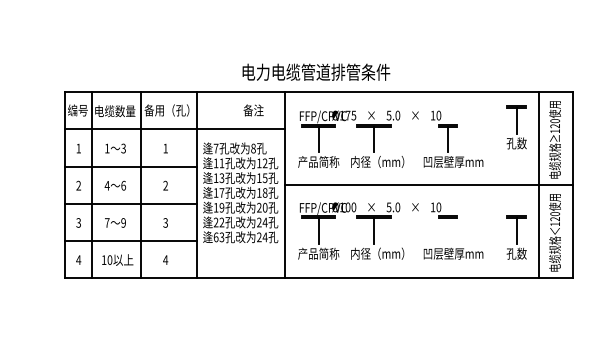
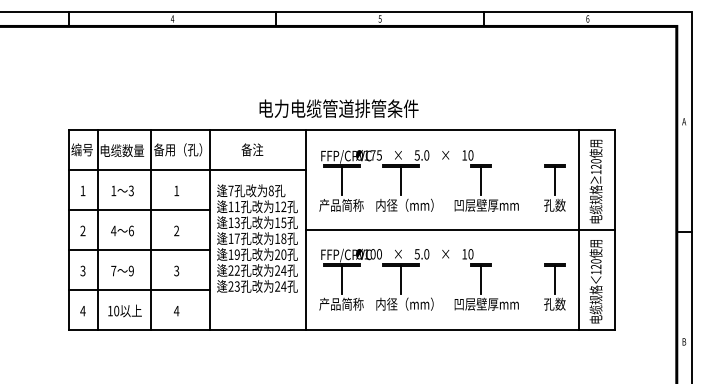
text: (253, 110) -> (252, 149), moved
part: (516, 126) -> (554, 187), moved
line: (447, 230) -> (480, 279), added
text: (215, 237) -> (230, 286), 63 -> 23

